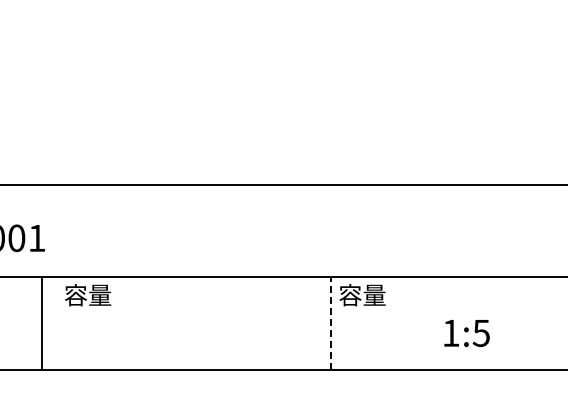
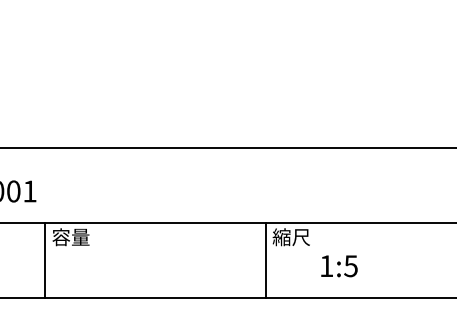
text: (362, 295) -> (291, 237), 容量 -> 縮尺
line: (42, 323) -> (45, 259), moved
line: (330, 323) -> (265, 259), dashed -> solid
text: (466, 333) -> (339, 266), moved

